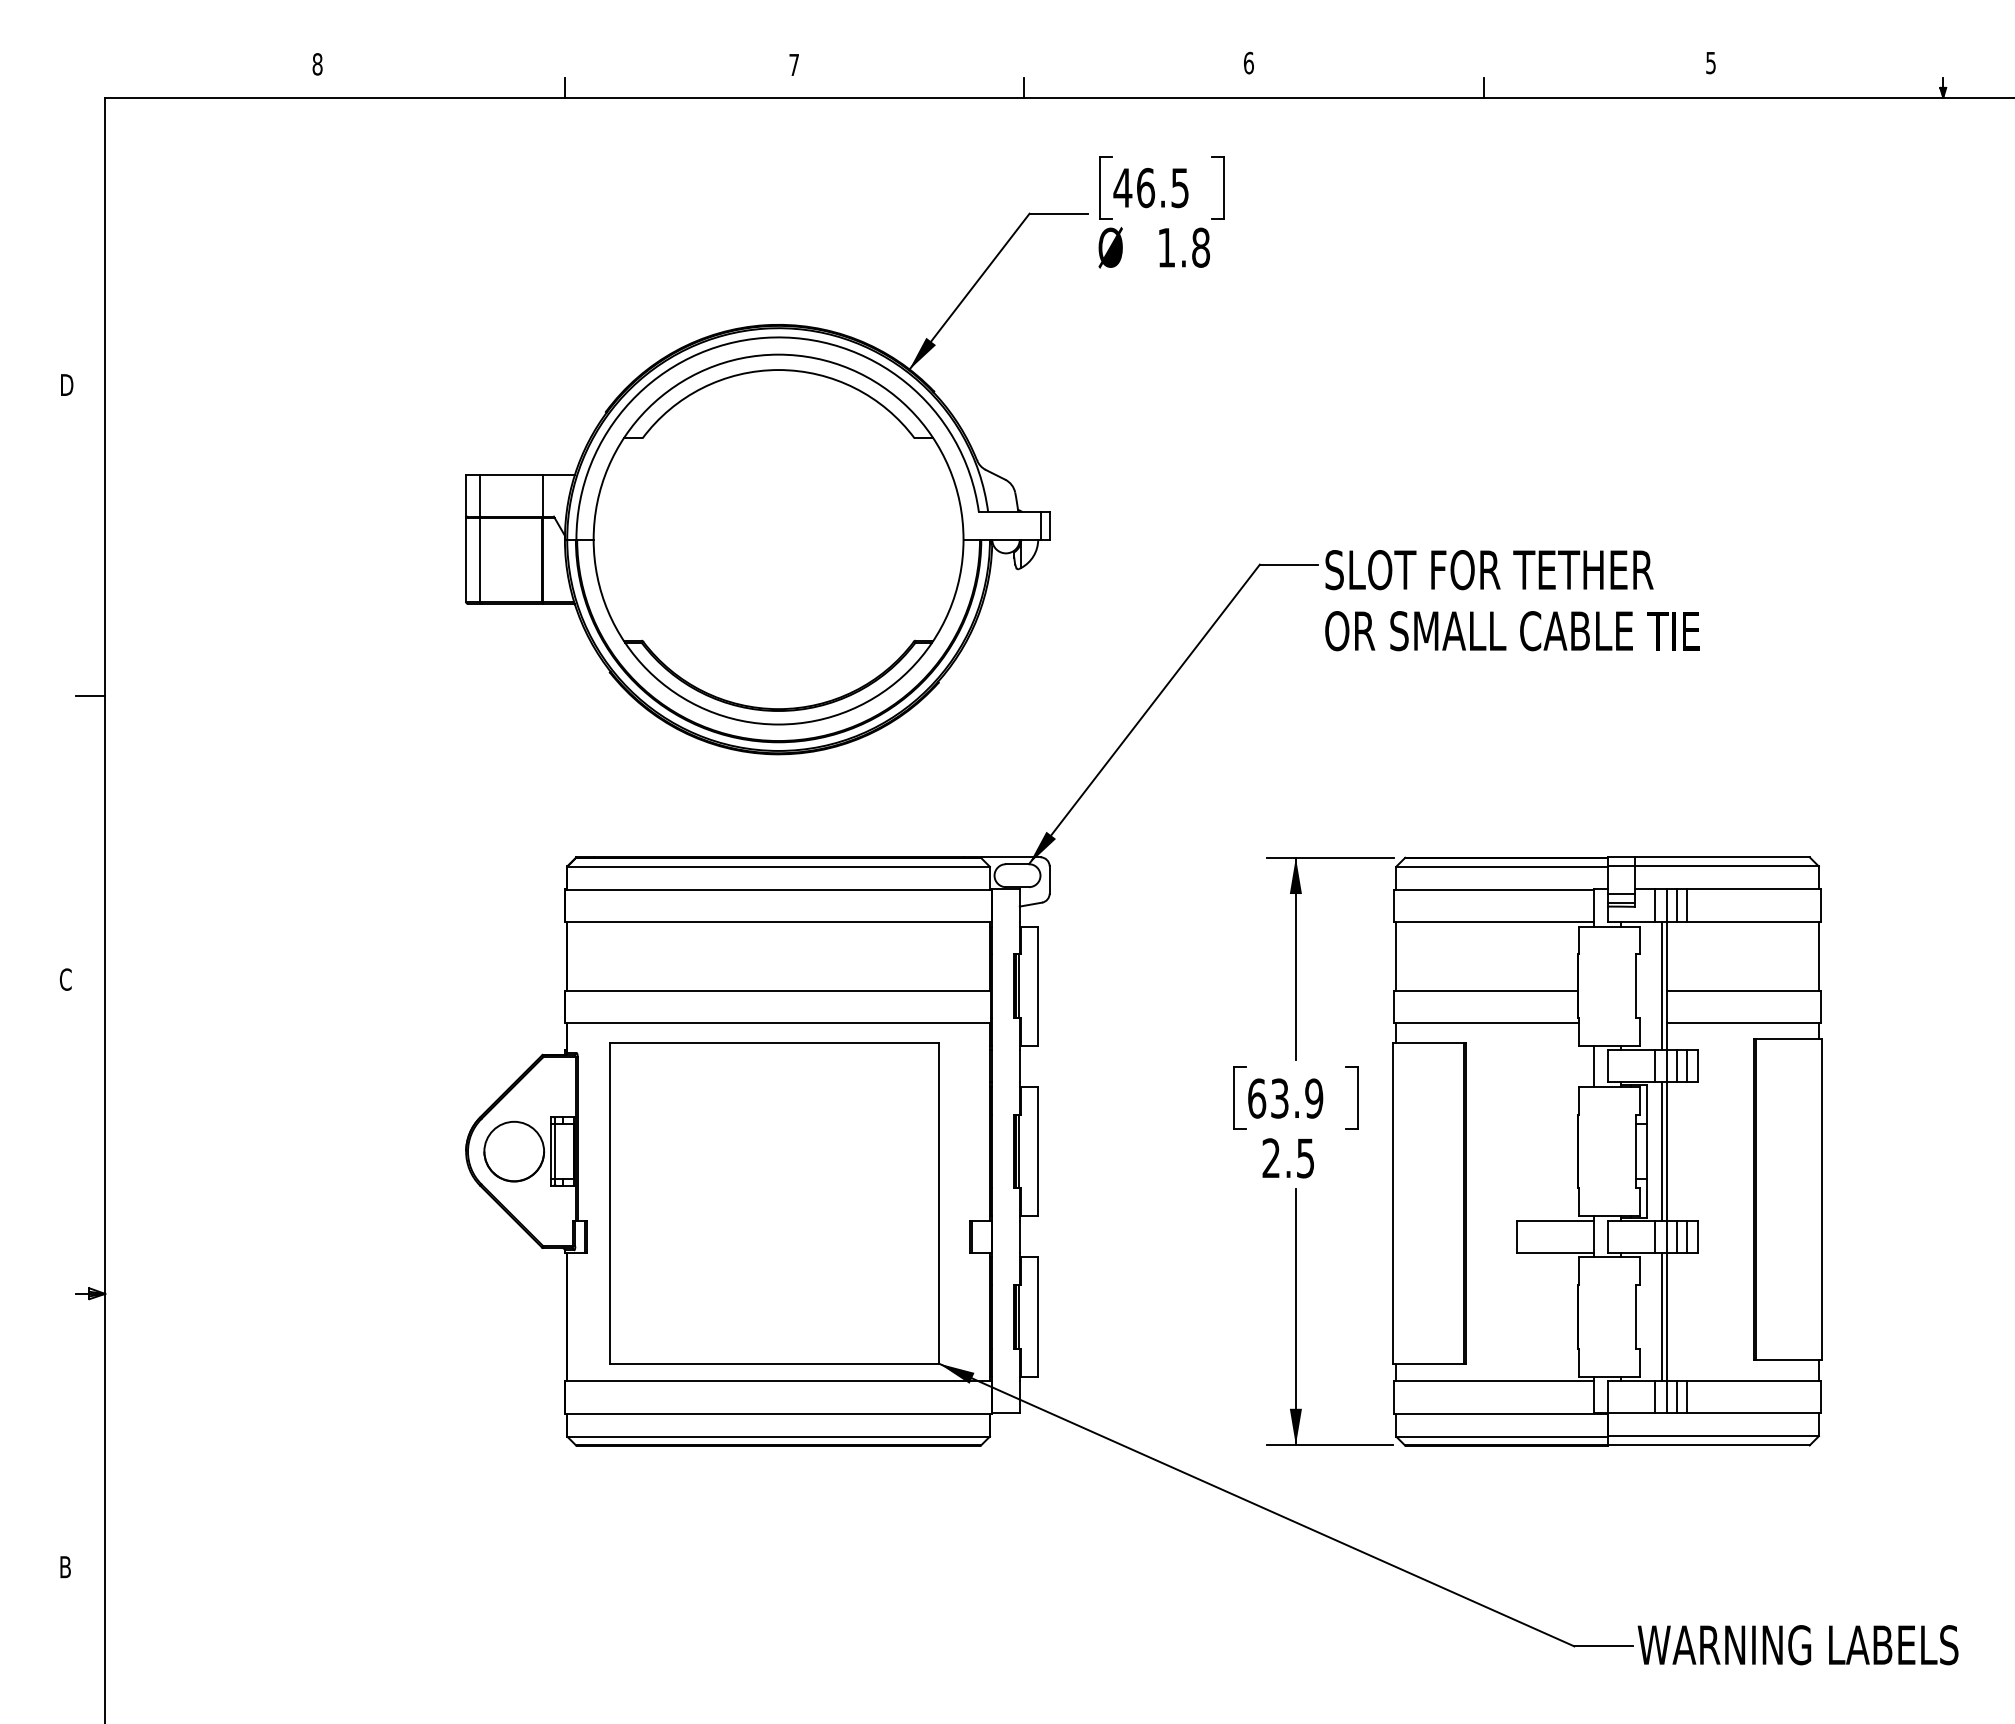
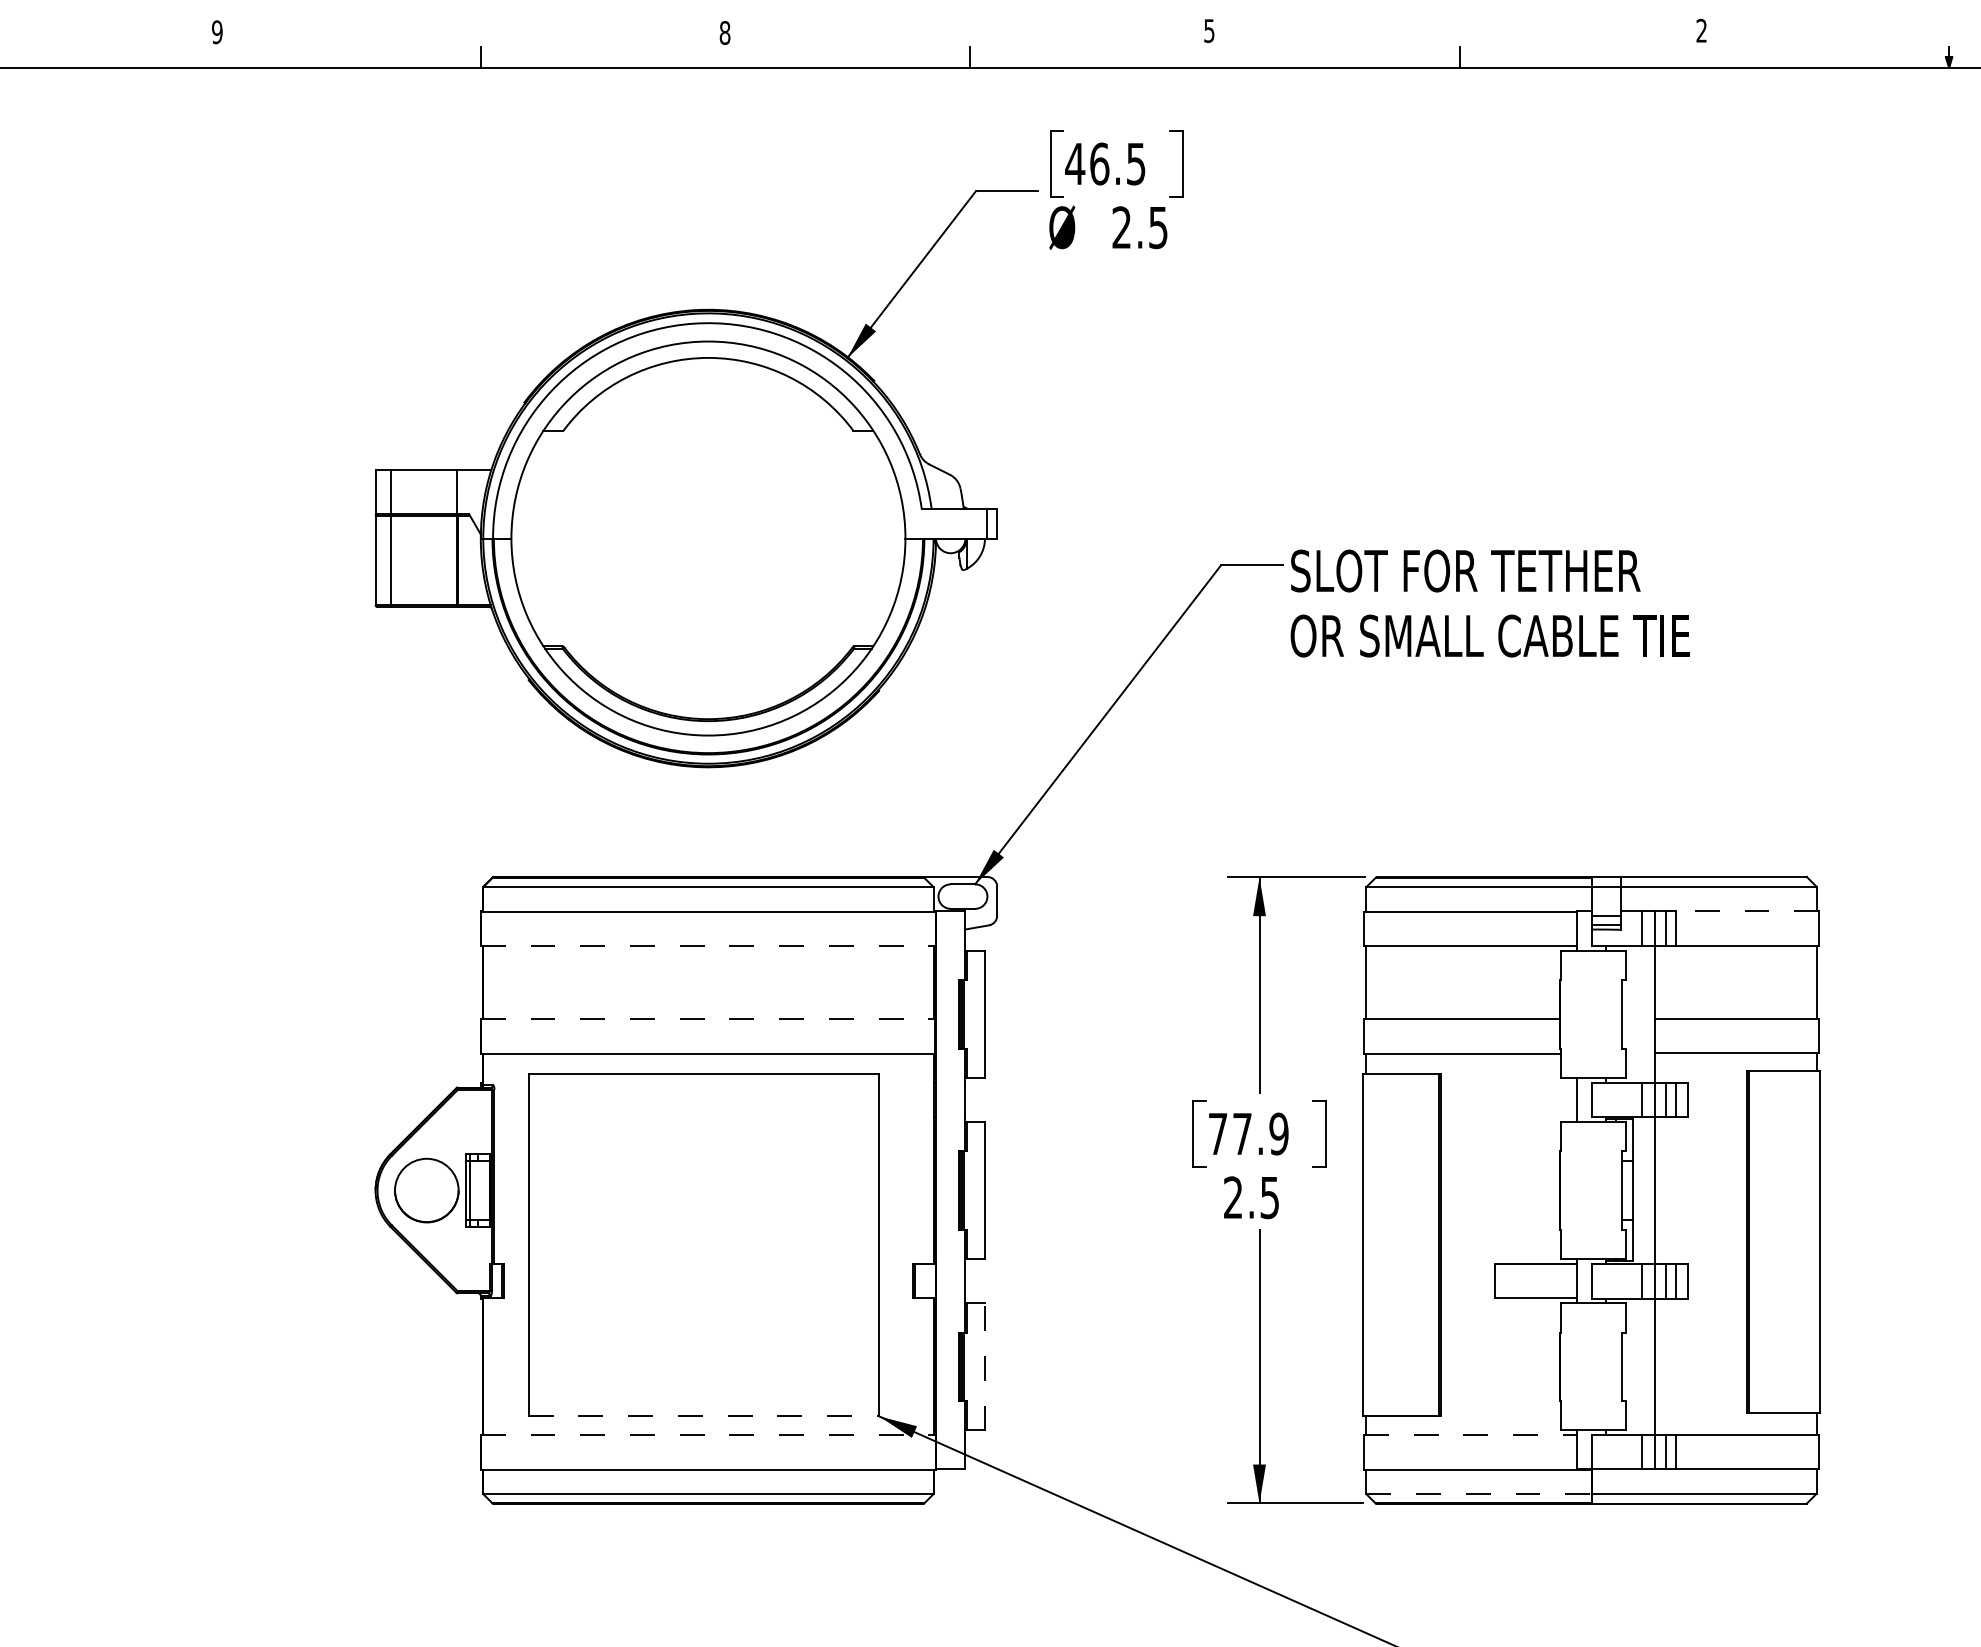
text: (1248, 62) -> (1209, 30), 6 -> 5
text: (1710, 62) -> (1701, 30), 5 -> 2
text: (317, 64) -> (217, 32), 8 -> 9
text: (794, 64) -> (725, 32), 7 -> 8
text: (1184, 247) -> (1140, 227), 1.8 -> 2.5
line: (1753, 889) -> (1747, 911), solid -> dashed
line: (778, 921) -> (708, 945), solid -> dashed
line: (1662, 985) -> (1650, 1013), removed
line: (777, 990) -> (707, 1018), solid -> dashed
text: (1268, 1098) -> (1230, 1133), 63.9 -> 77.9
line: (1662, 1151) -> (1650, 1190), removed
line: (1038, 1317) -> (985, 1367), solid -> dashed
line: (1662, 1317) -> (1650, 1367), removed
line: (774, 1363) -> (704, 1416), solid -> dashed
line: (778, 1381) -> (708, 1435), solid -> dashed
line: (1493, 1381) -> (1470, 1435), solid -> dashed
line: (1501, 1436) -> (1478, 1494), solid -> dashed

